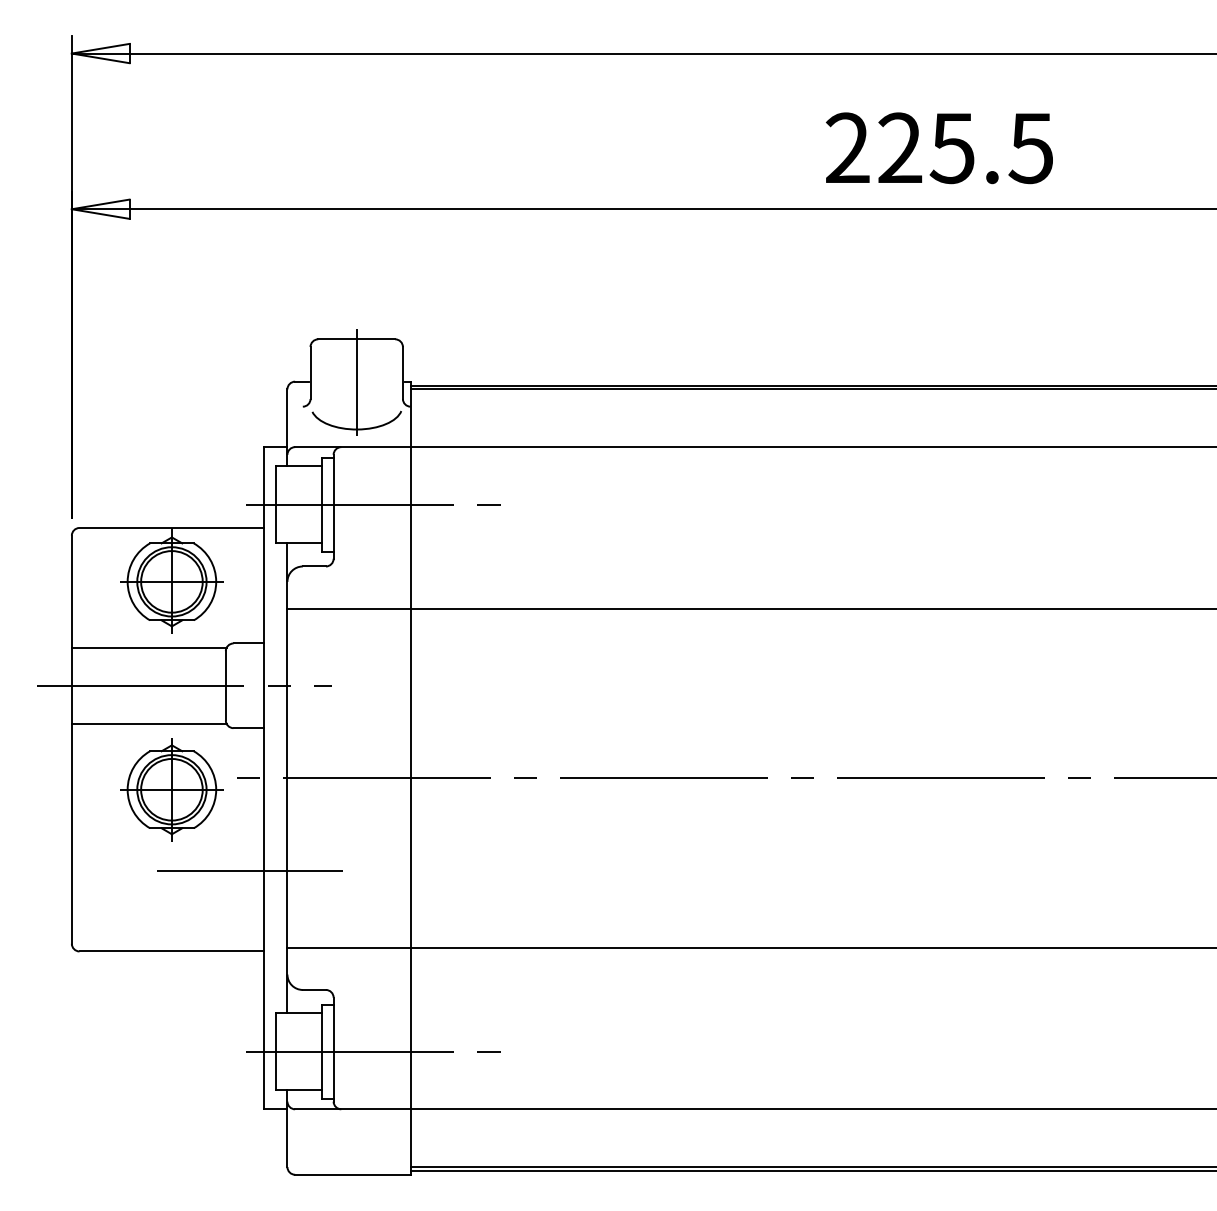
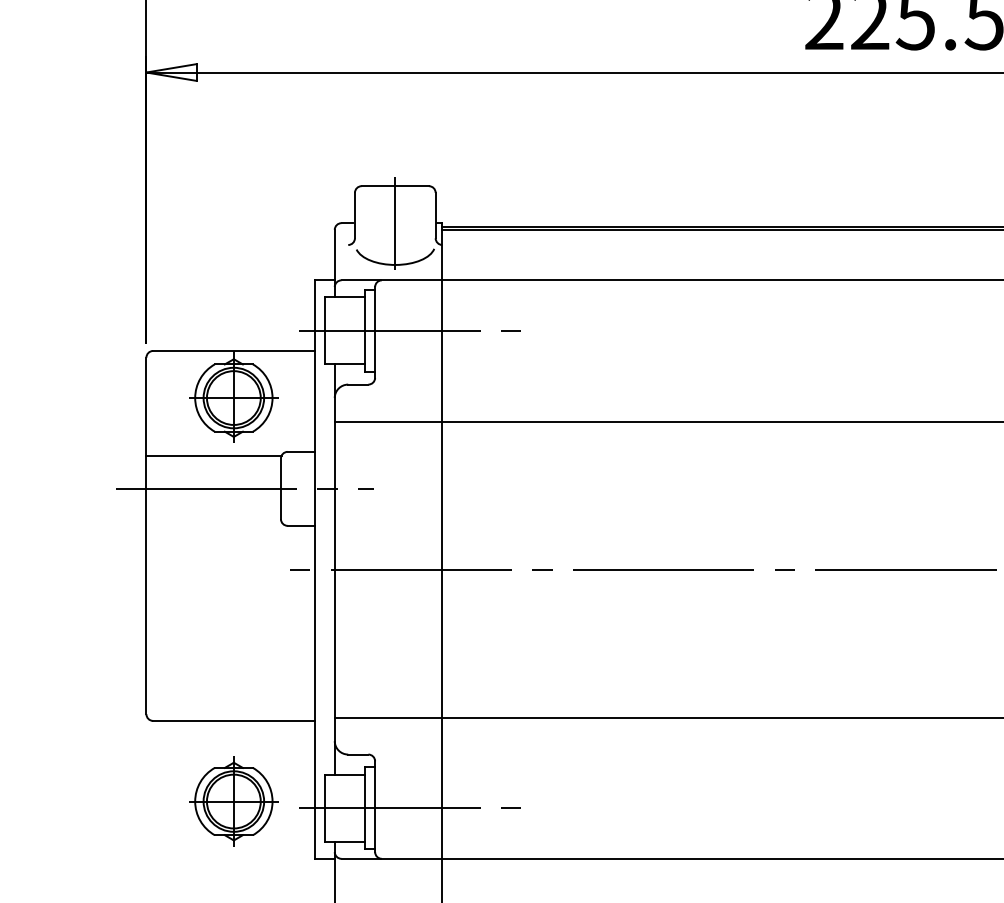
line: (148, 723) -> (213, 521), removed
part: (171, 789) -> (233, 801), moved
line: (249, 870) -> (301, 650), removed

